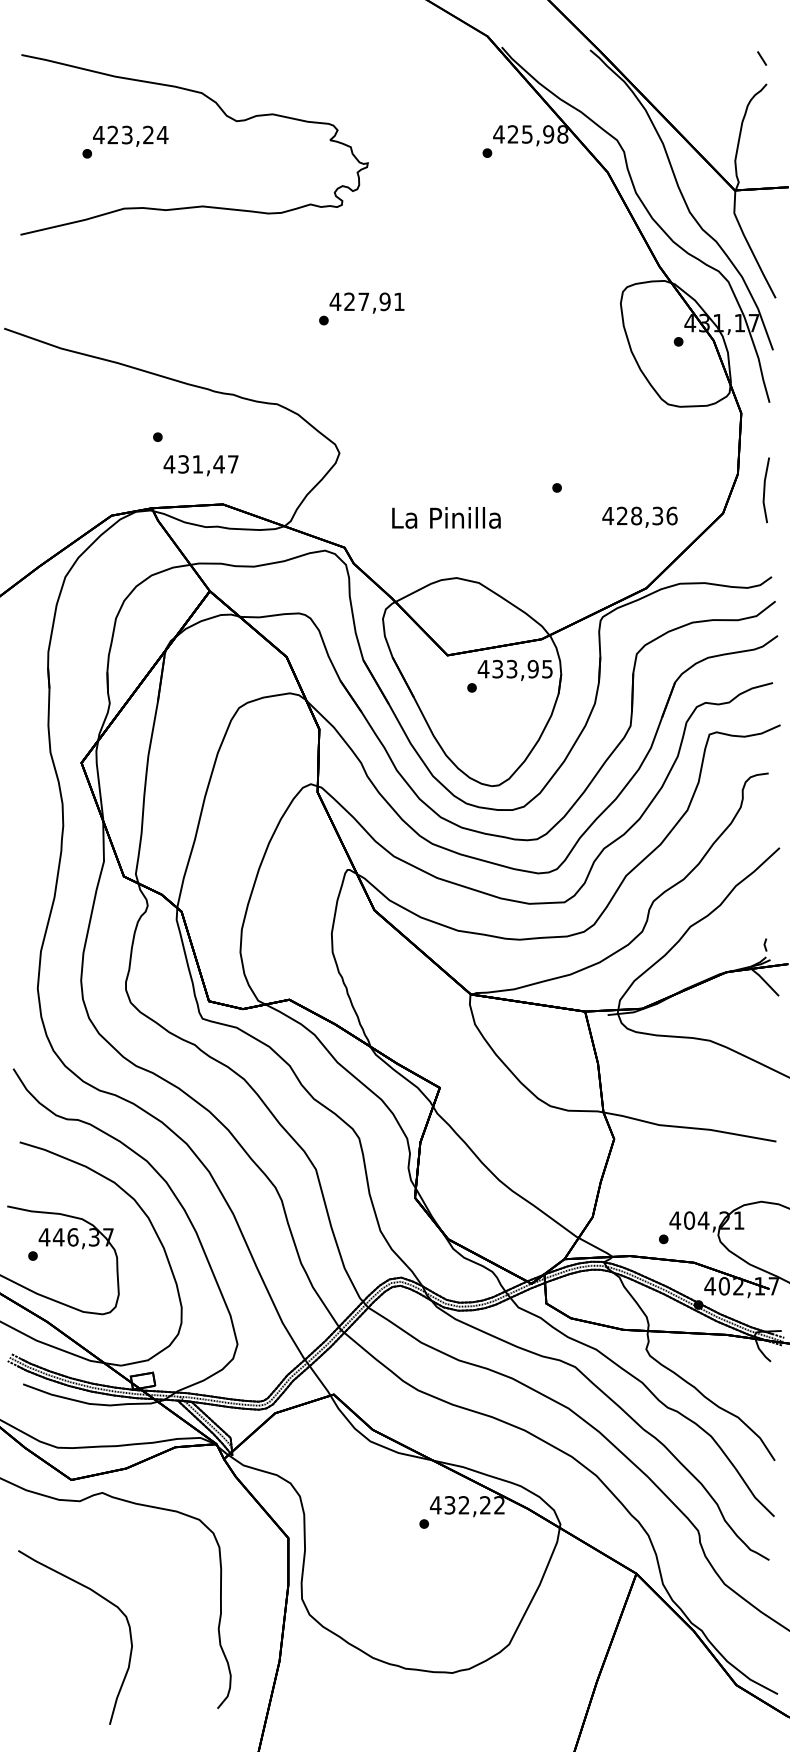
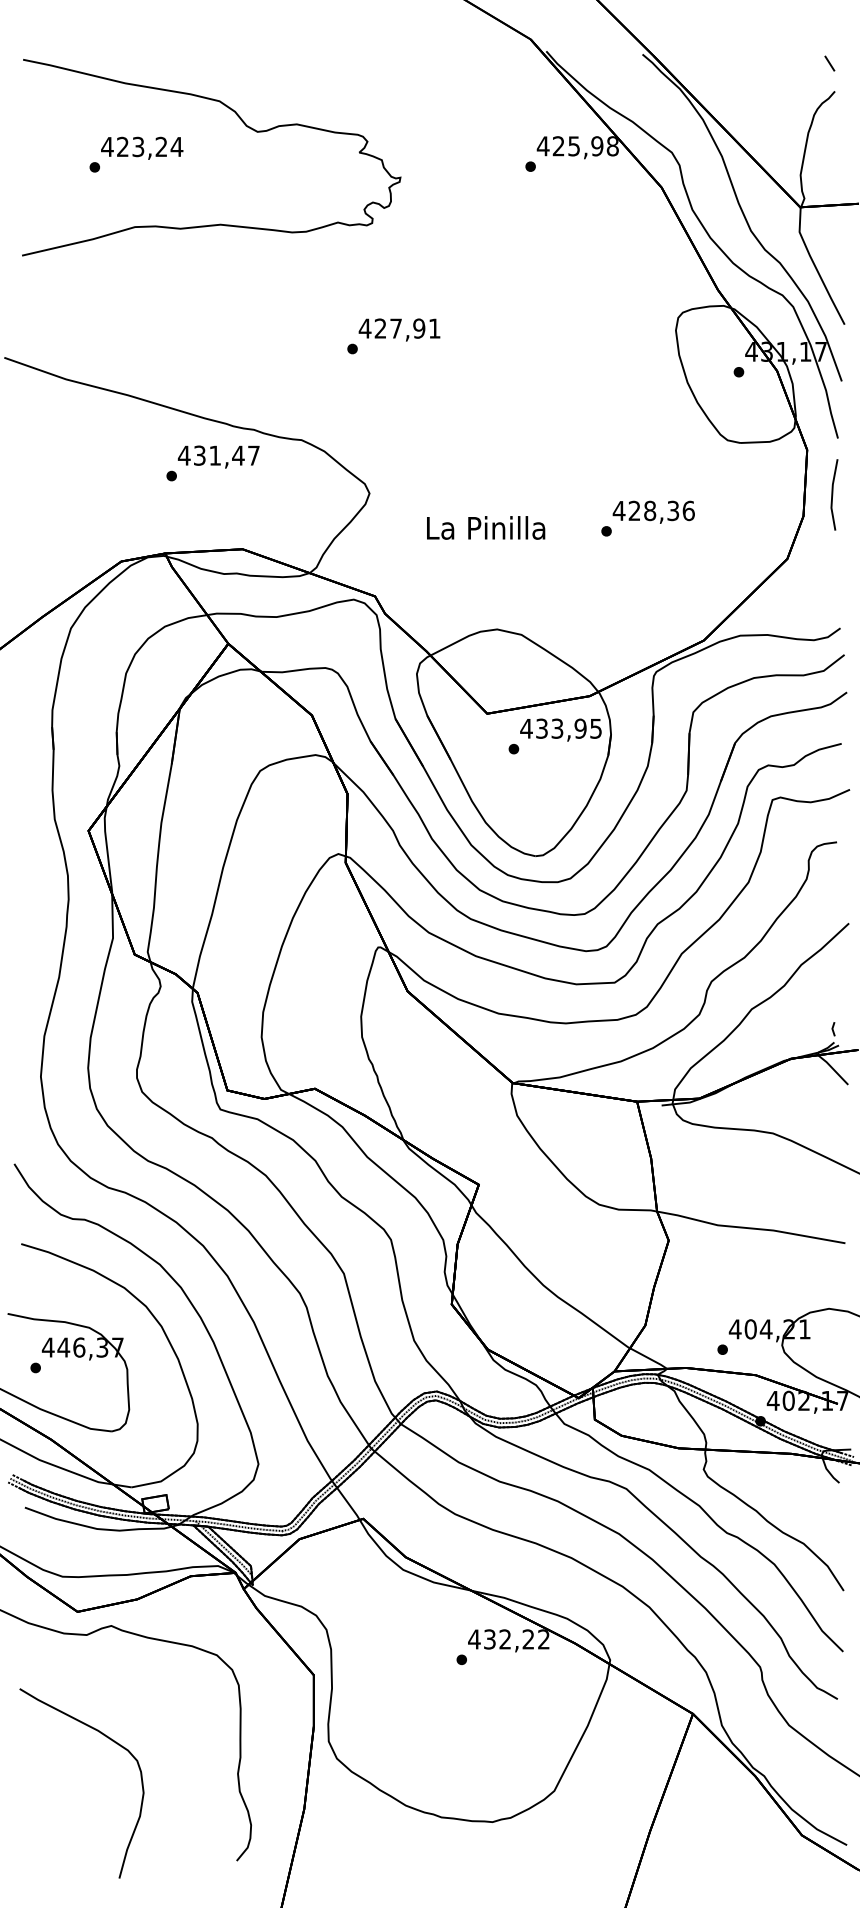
text: (200, 465) -> (218, 456), moved
line: (765, 489) -> (833, 494), moved
text: (639, 516) -> (653, 511), moved
text: (446, 517) -> (486, 527), moved

